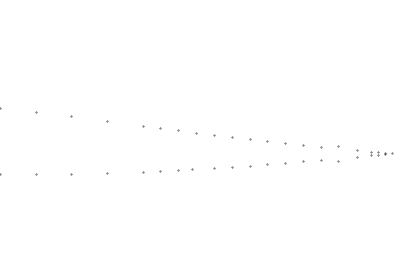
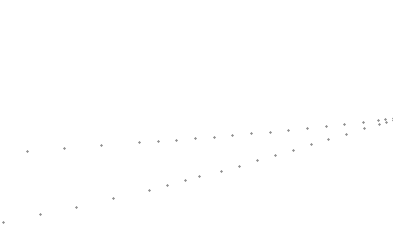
part: (339, 153) -> (346, 128), size x0.62

